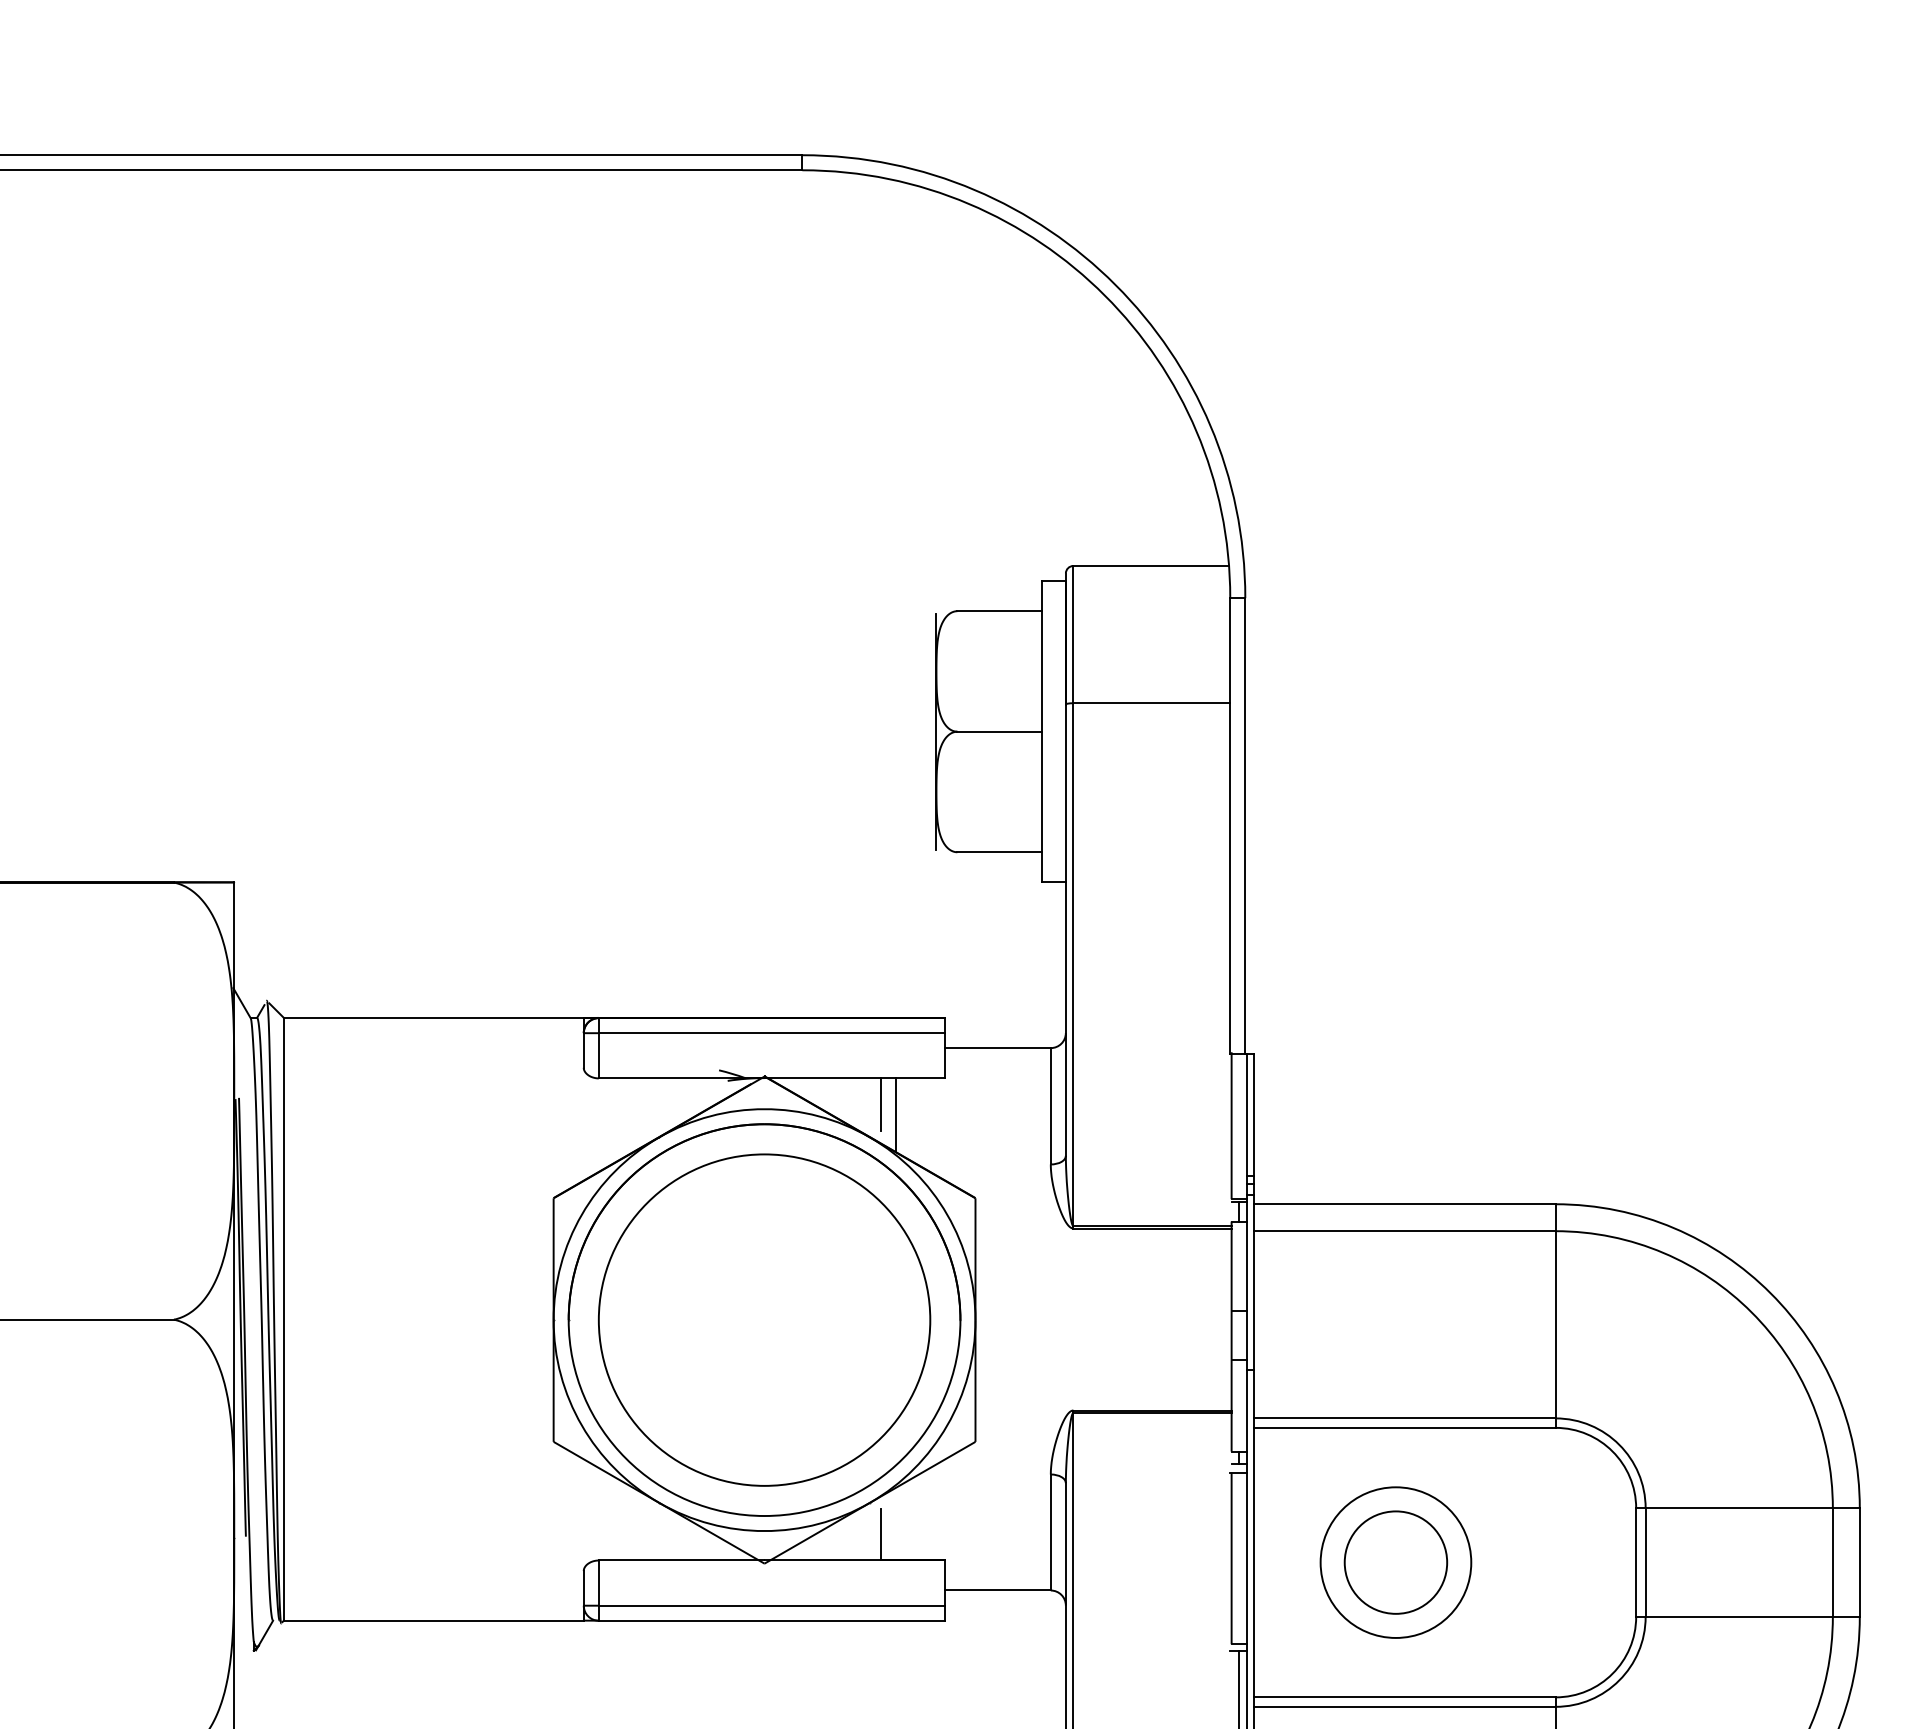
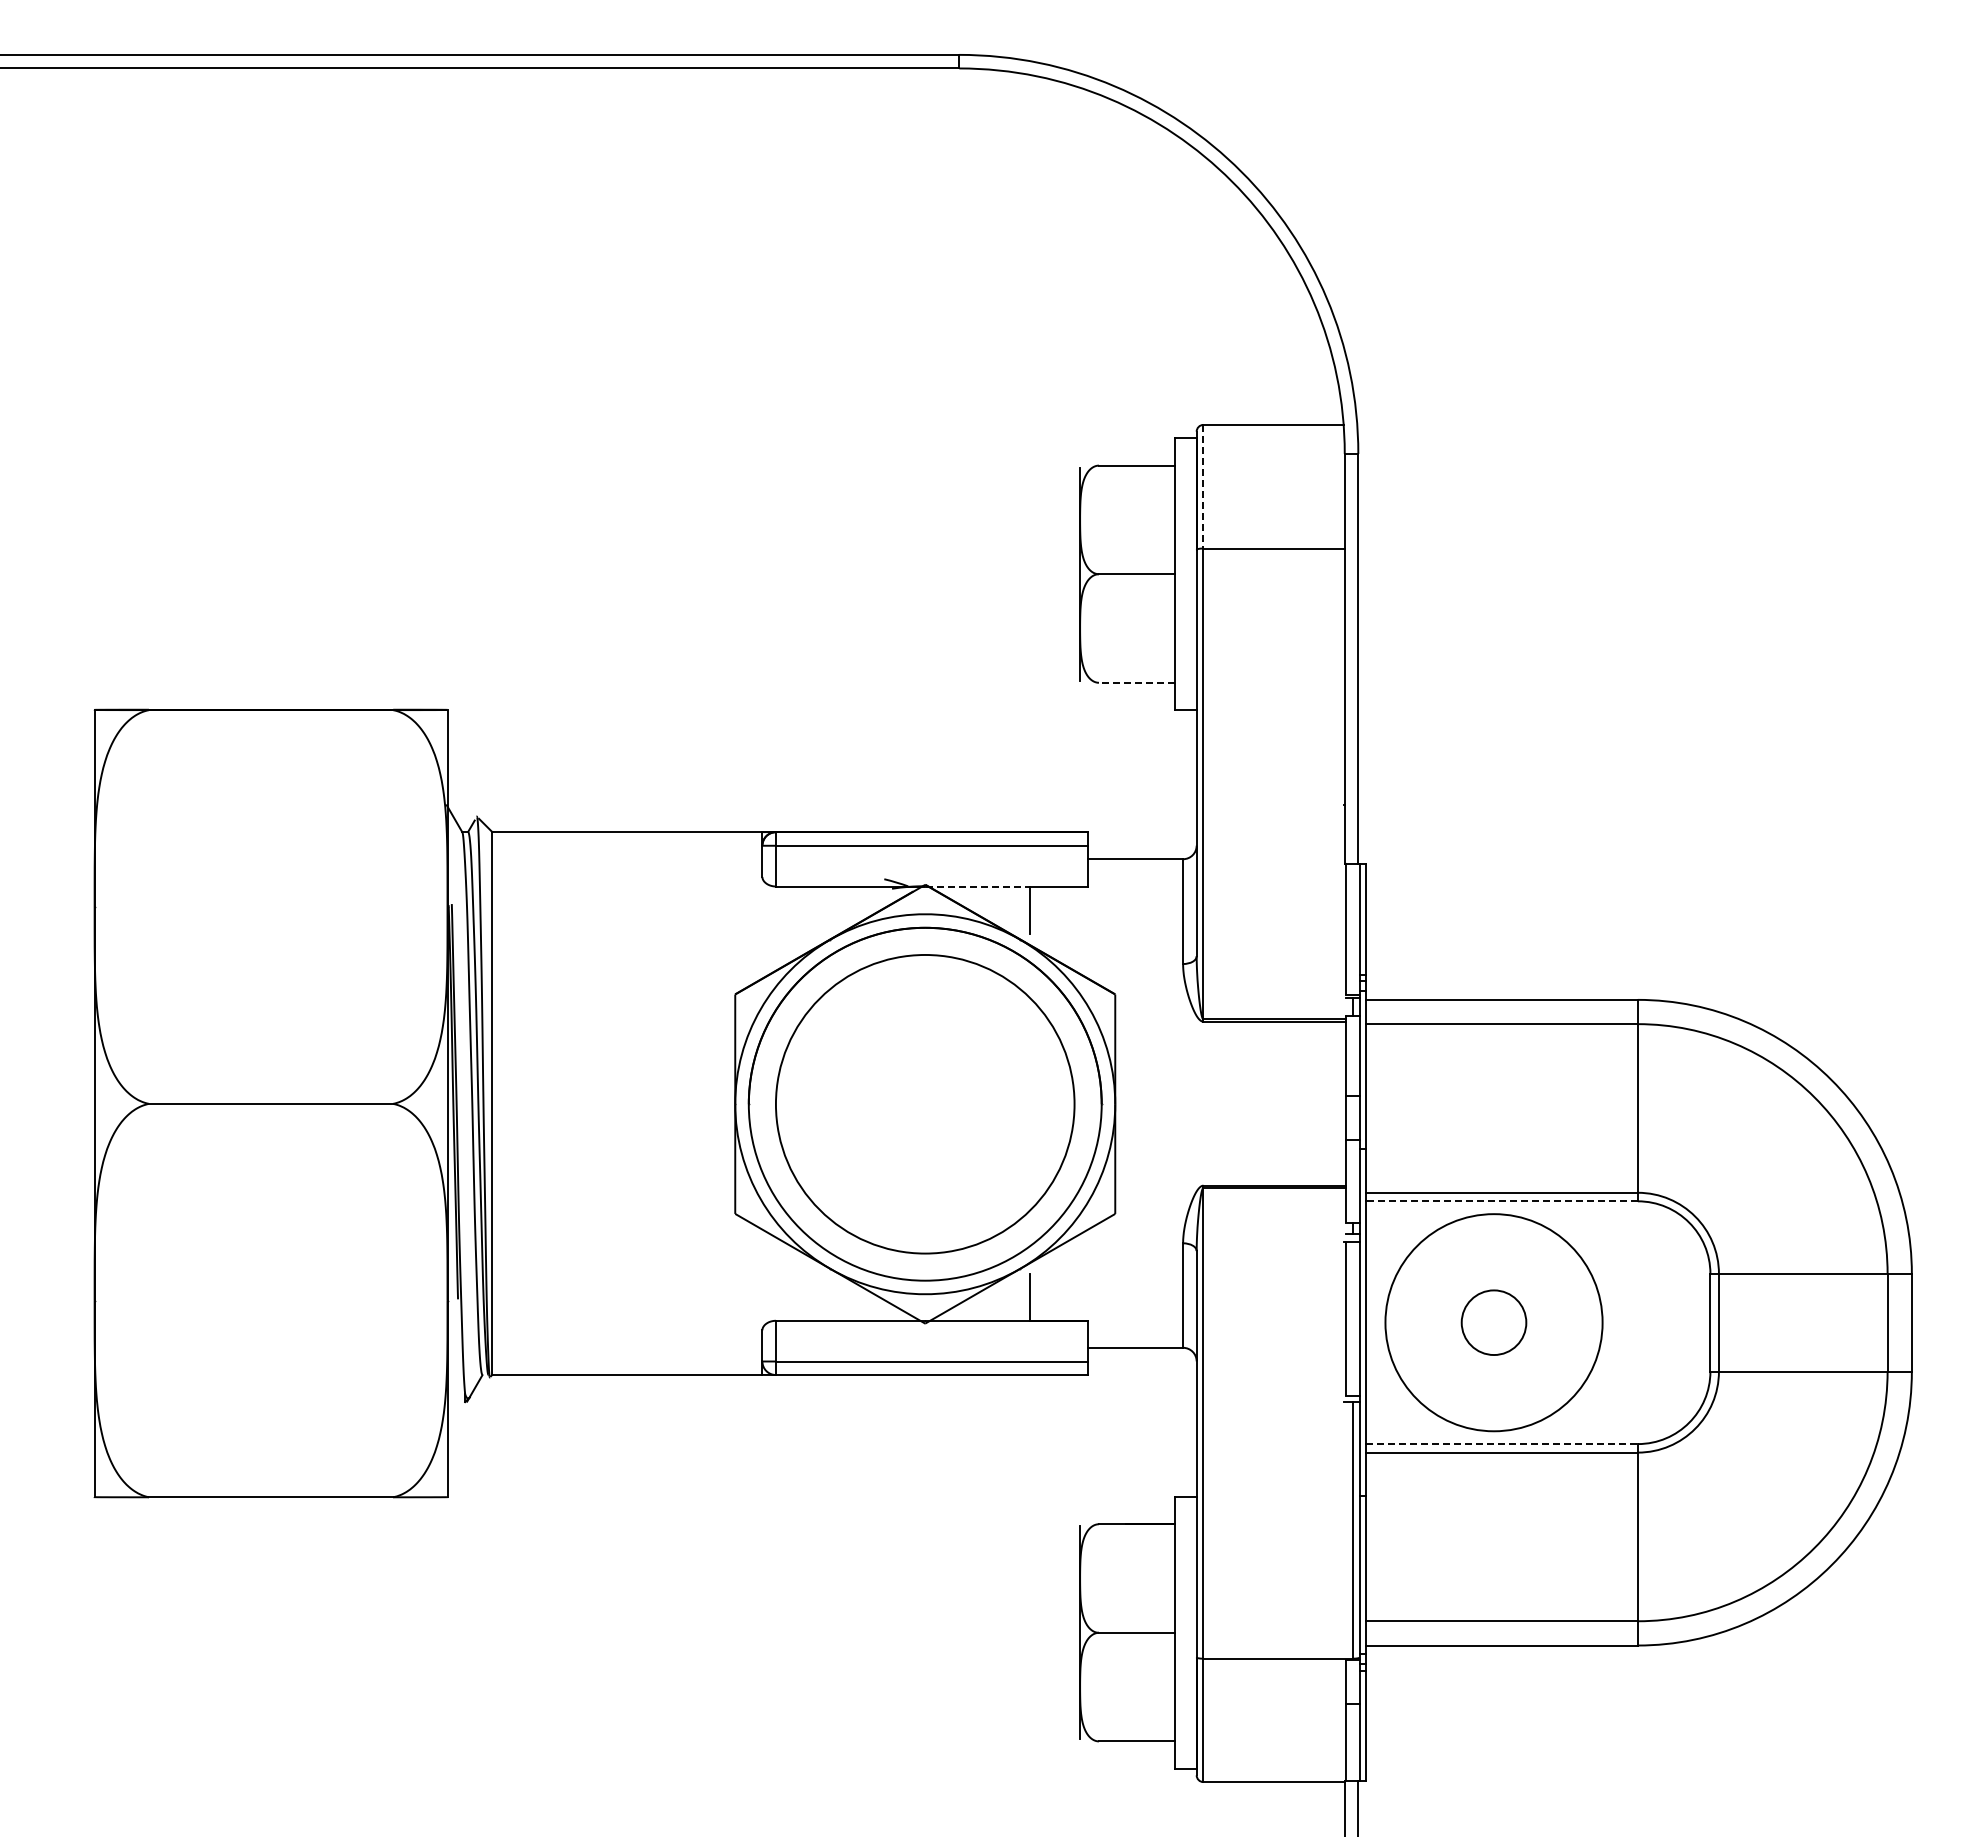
line: (1073, 634) -> (1203, 486), solid -> dashed
line: (999, 851) -> (1136, 682), solid -> dashed
line: (823, 1078) -> (978, 886), solid -> dashed
line: (895, 1115) -> (1043, 919), removed
line: (1405, 1428) -> (1502, 1201), solid -> dashed
circle: (1395, 1562) -> (1493, 1322), size x0.7
circle: (1395, 1562) -> (1493, 1322), size x1.6
line: (1405, 1697) -> (1502, 1444), solid -> dashed

